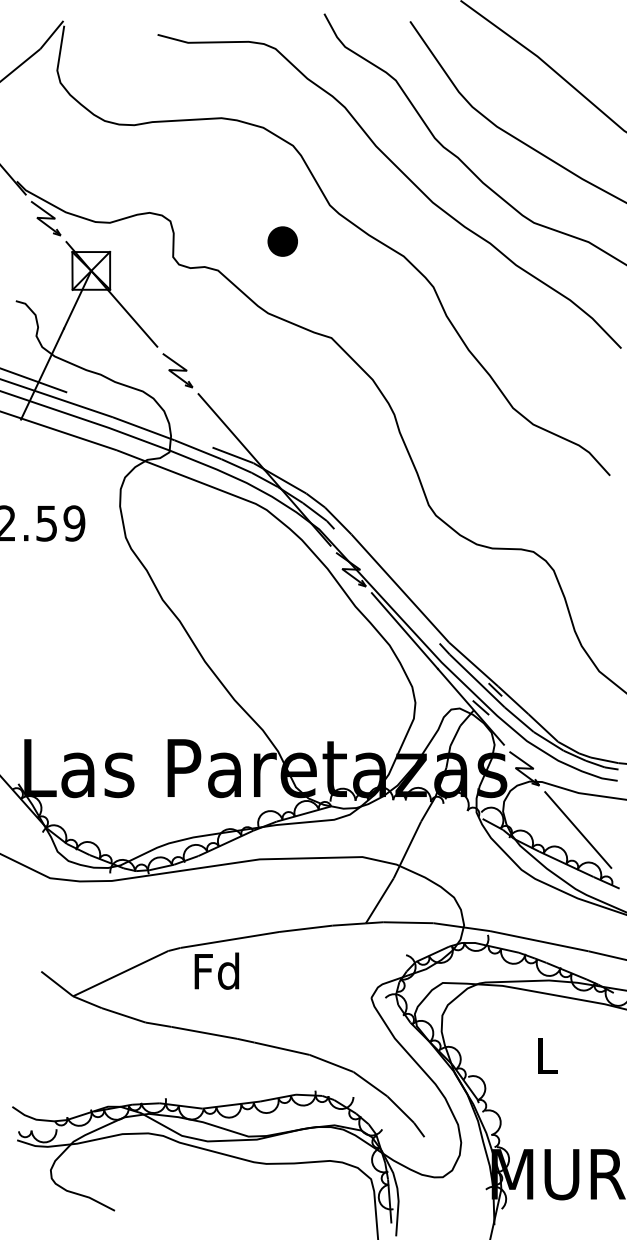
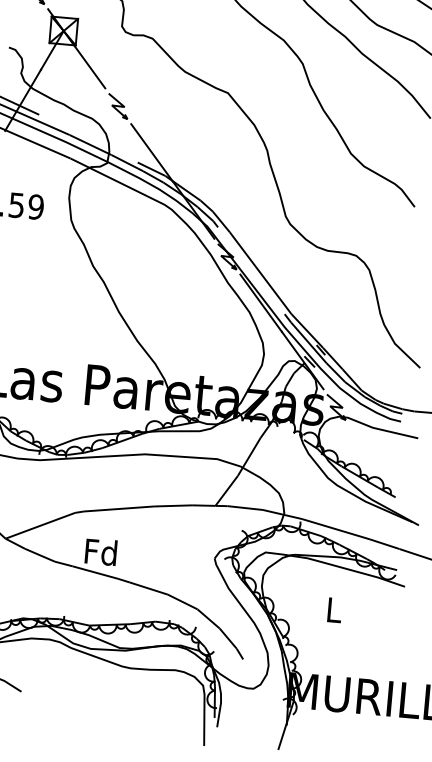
part: (282, 241) -> (199, 22), removed
line: (578, 829) -> (370, 453), removed
text: (216, 970) -> (100, 551), moved

